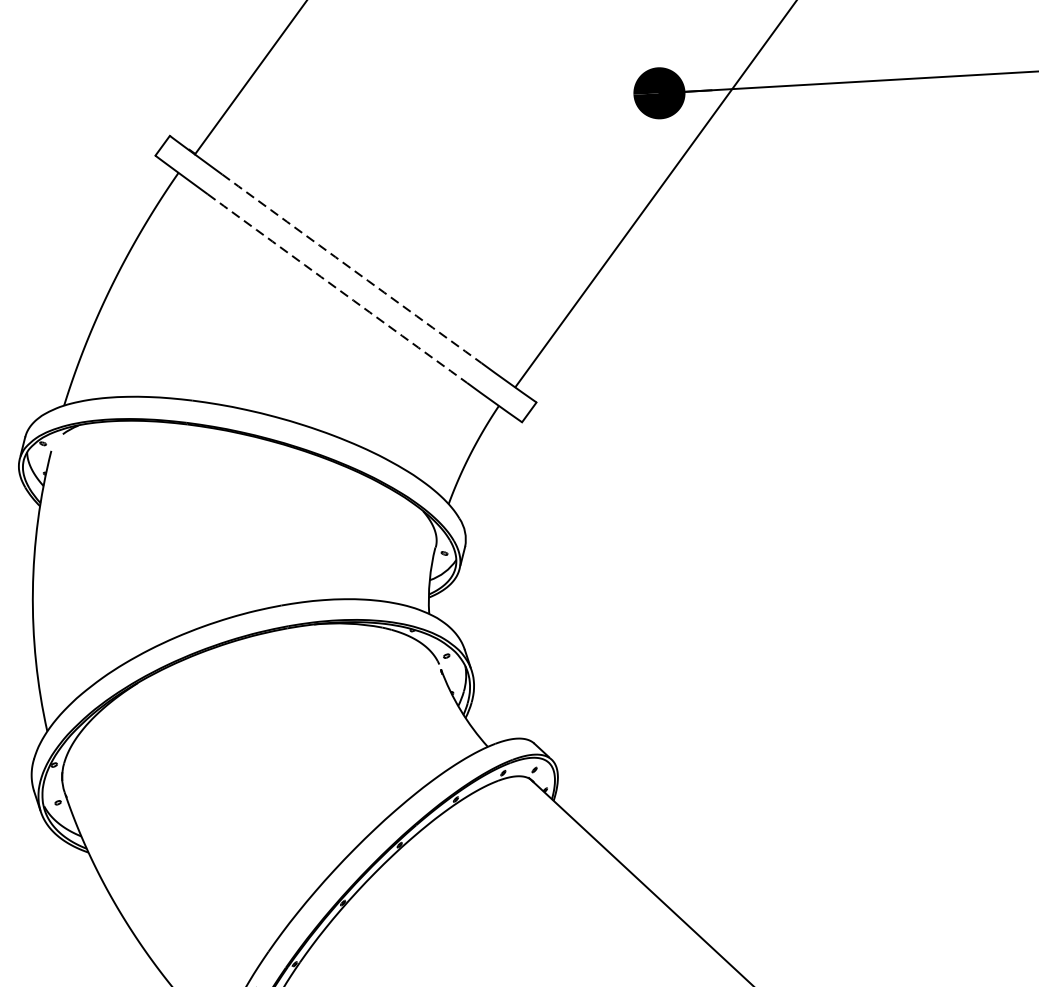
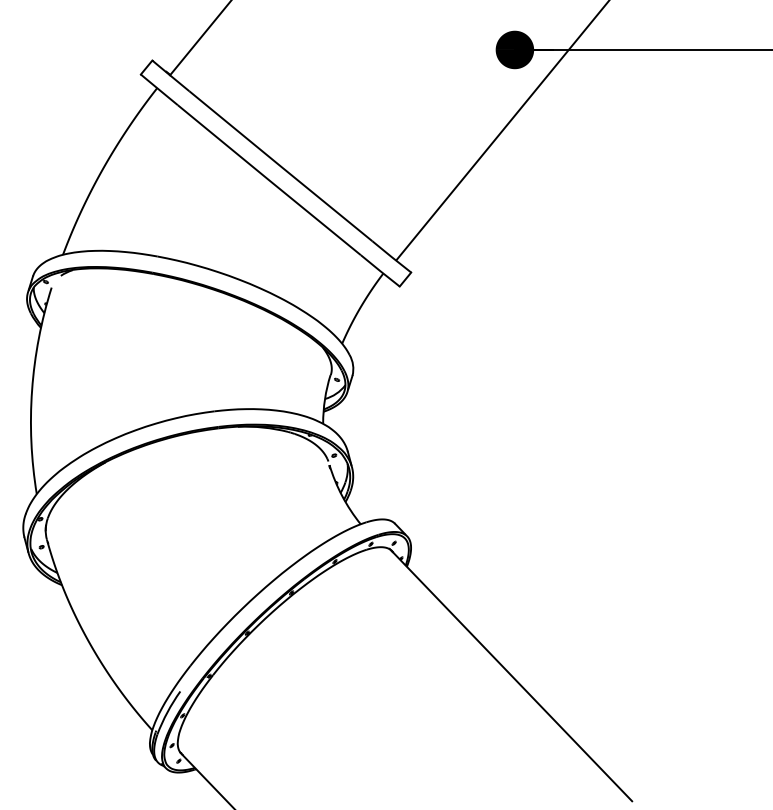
arc: (351, 269) -> (280, 166), dashed -> solid
arc: (337, 289) -> (269, 180), dashed -> solid

